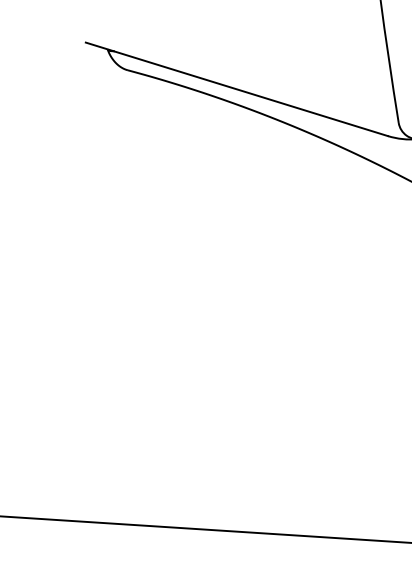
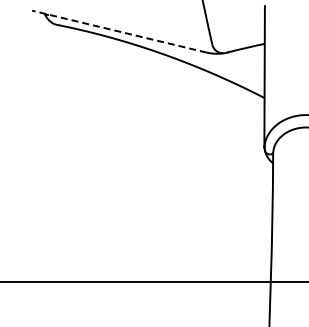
line: (237, 89) -> (119, 31), solid -> dashed

